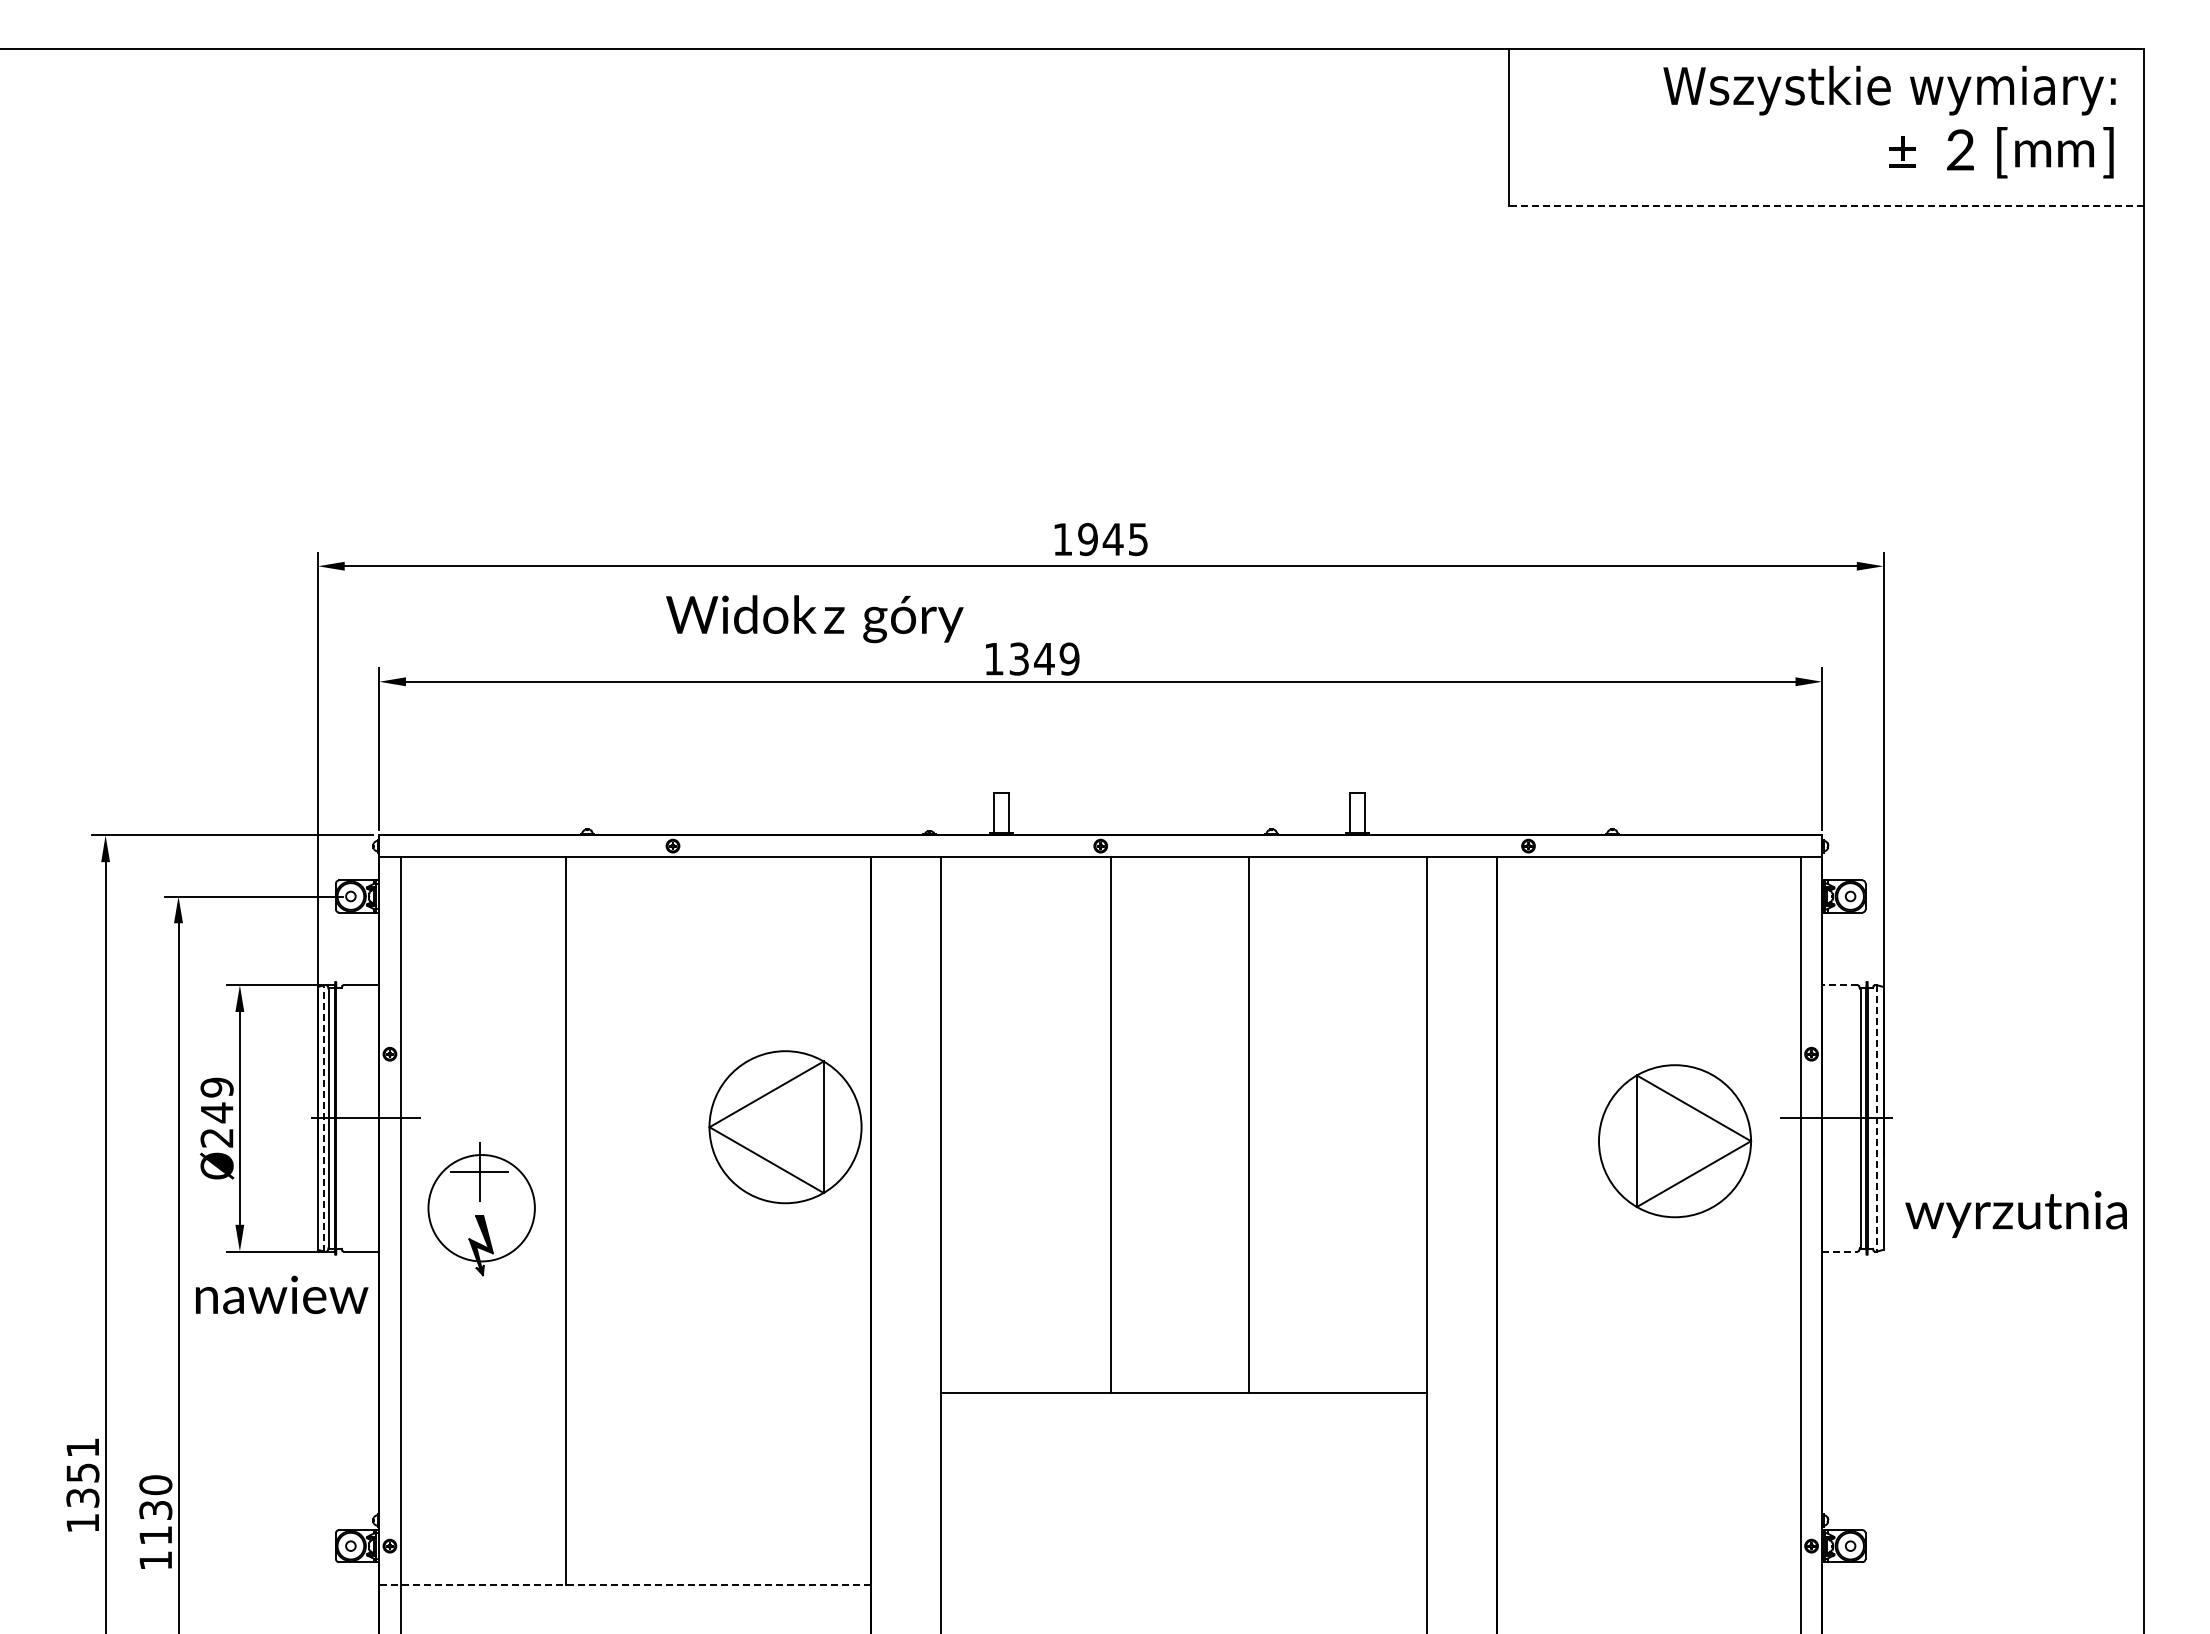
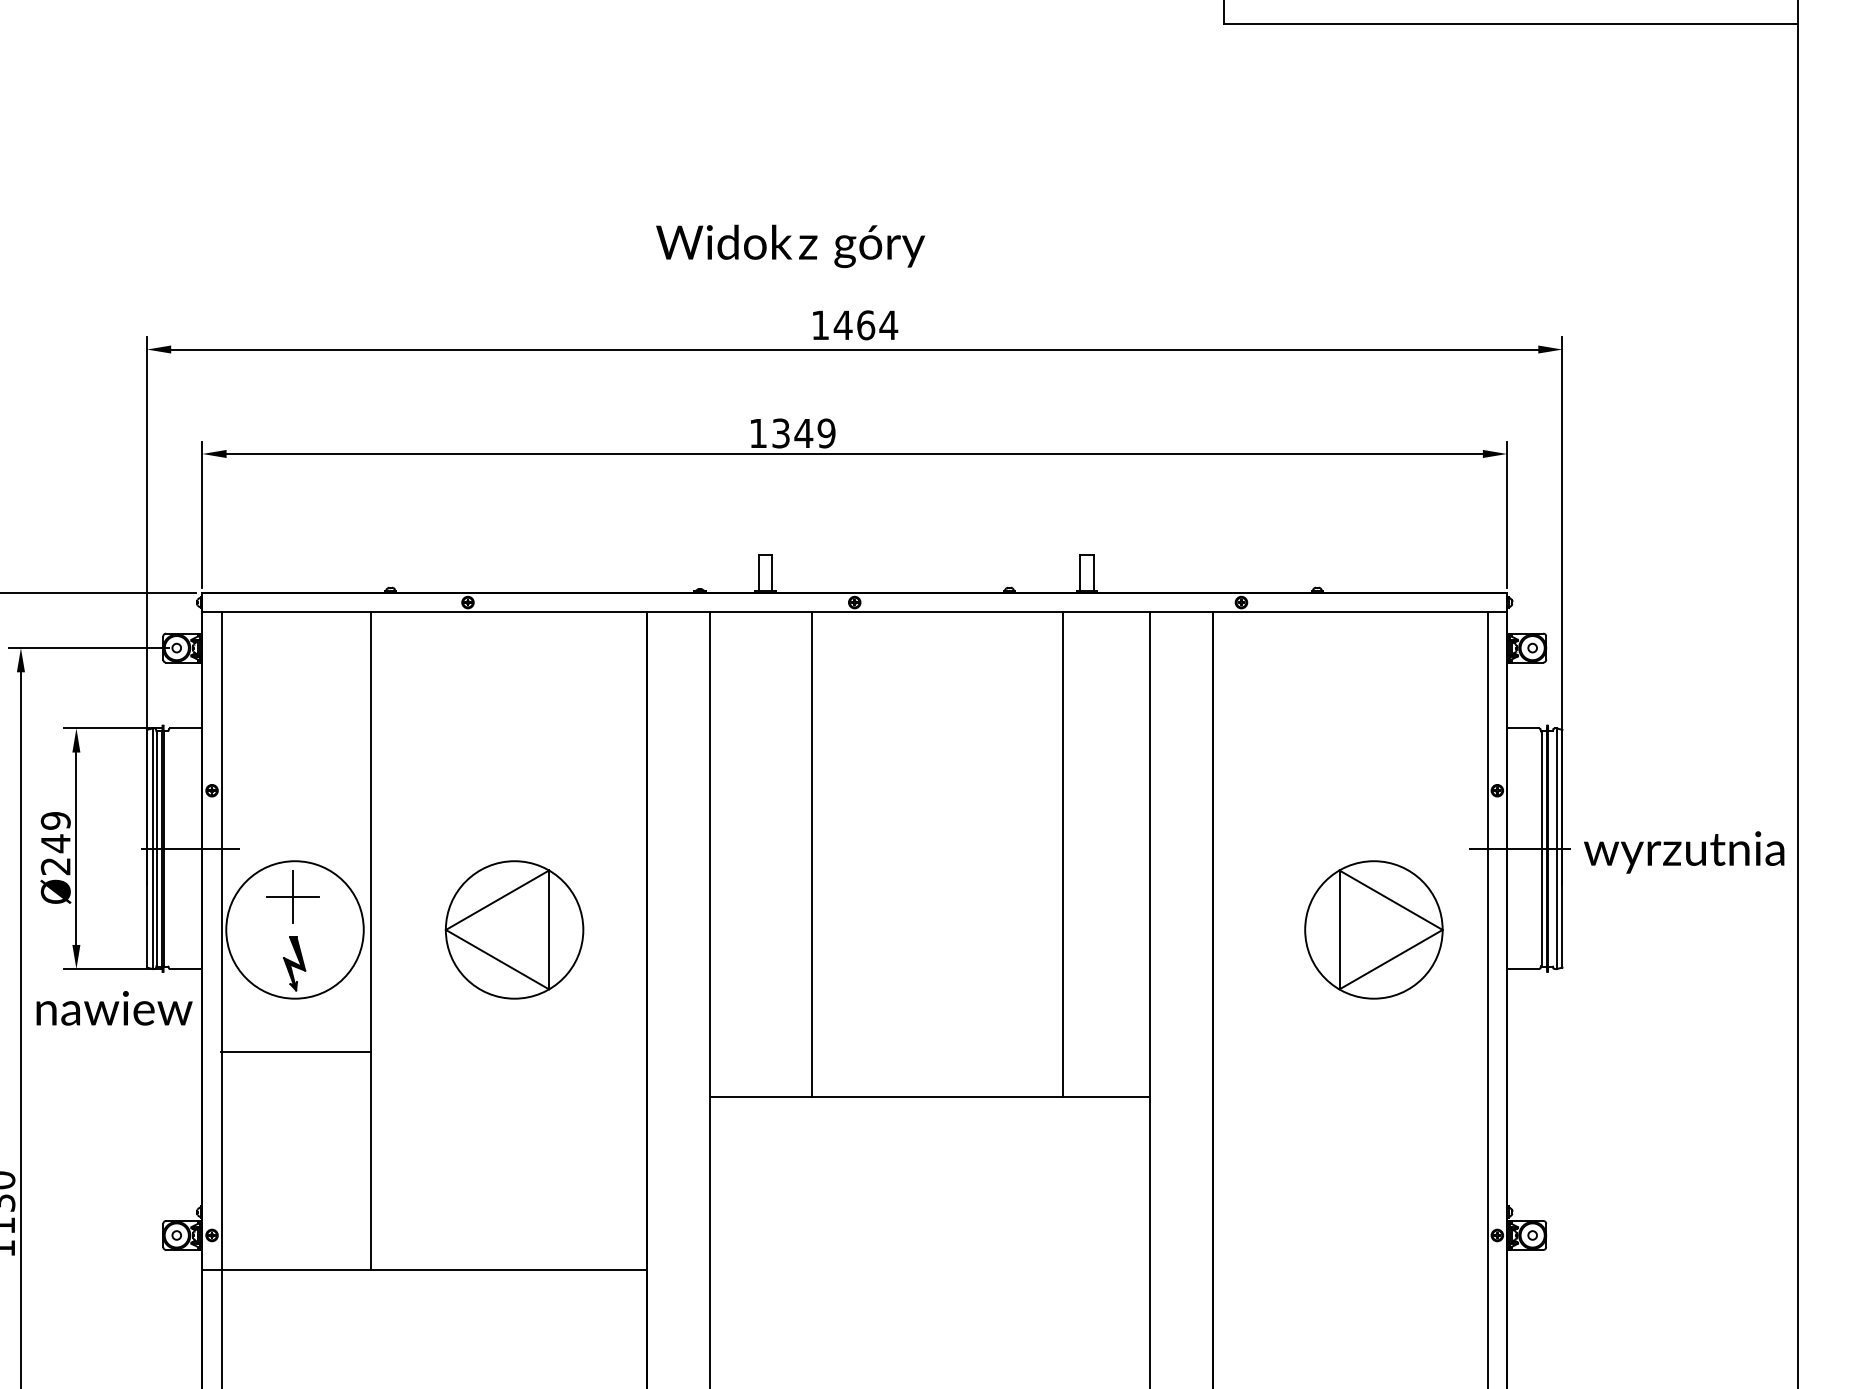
line: (1825, 205) -> (1509, 23), dashed -> solid
text: (1112, 539) -> (865, 325), 1945 -> 1464
text: (814, 619) -> (790, 246), moved
line: (1839, 985) -> (1522, 728), dashed -> solid
line: (324, 1117) -> (152, 847), dashed -> solid
line: (1877, 1118) -> (1556, 848), dashed -> solid
line: (1110, 1124) -> (811, 854), moved
line: (1248, 1124) -> (1062, 854), moved
part: (785, 1127) -> (514, 930), moved
part: (1675, 1141) -> (1374, 930), moved
circle: (481, 1208) -> (294, 930), size x1.43
text: (2015, 1214) -> (1683, 852), moved
line: (1840, 1251) -> (1523, 969), dashed -> solid
line: (482, 1343) -> (295, 1052), added
line: (625, 1584) -> (425, 1270), dashed -> solid

